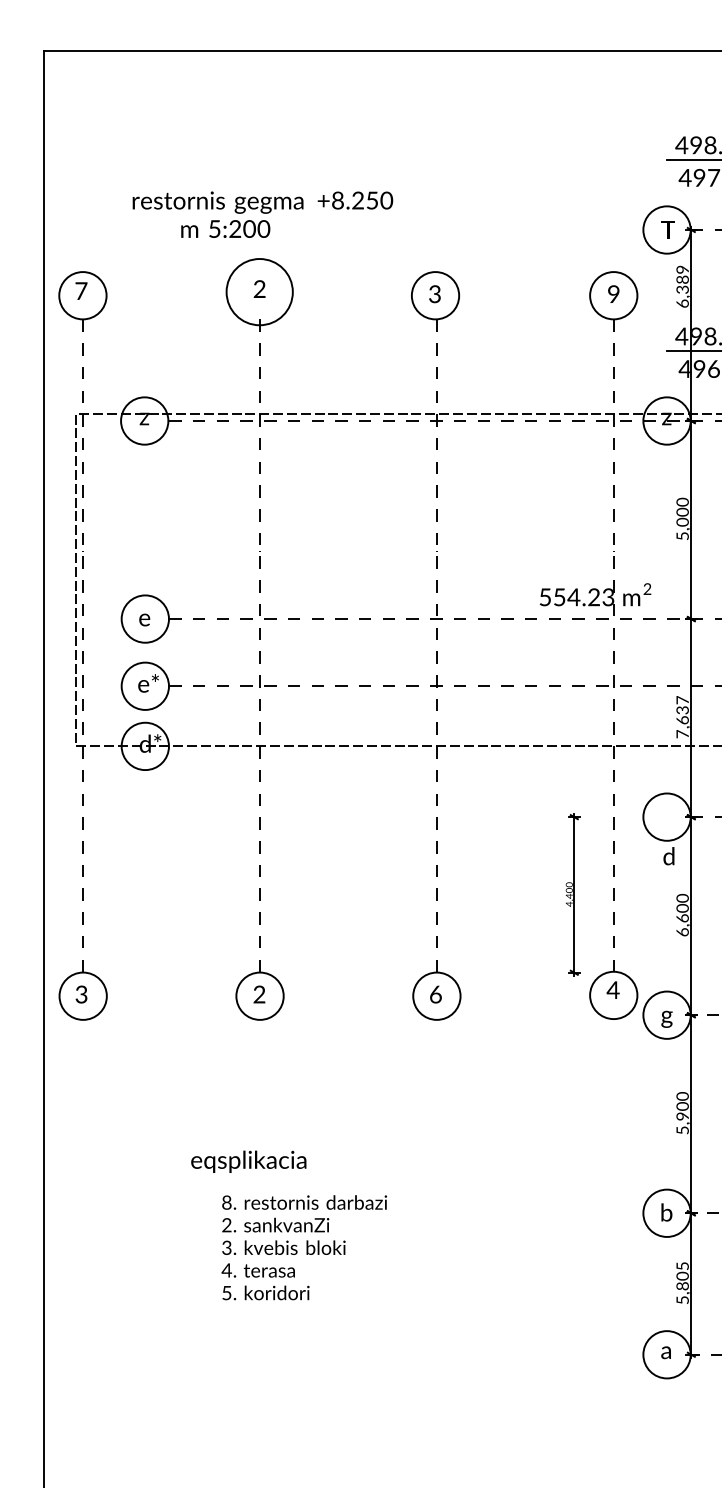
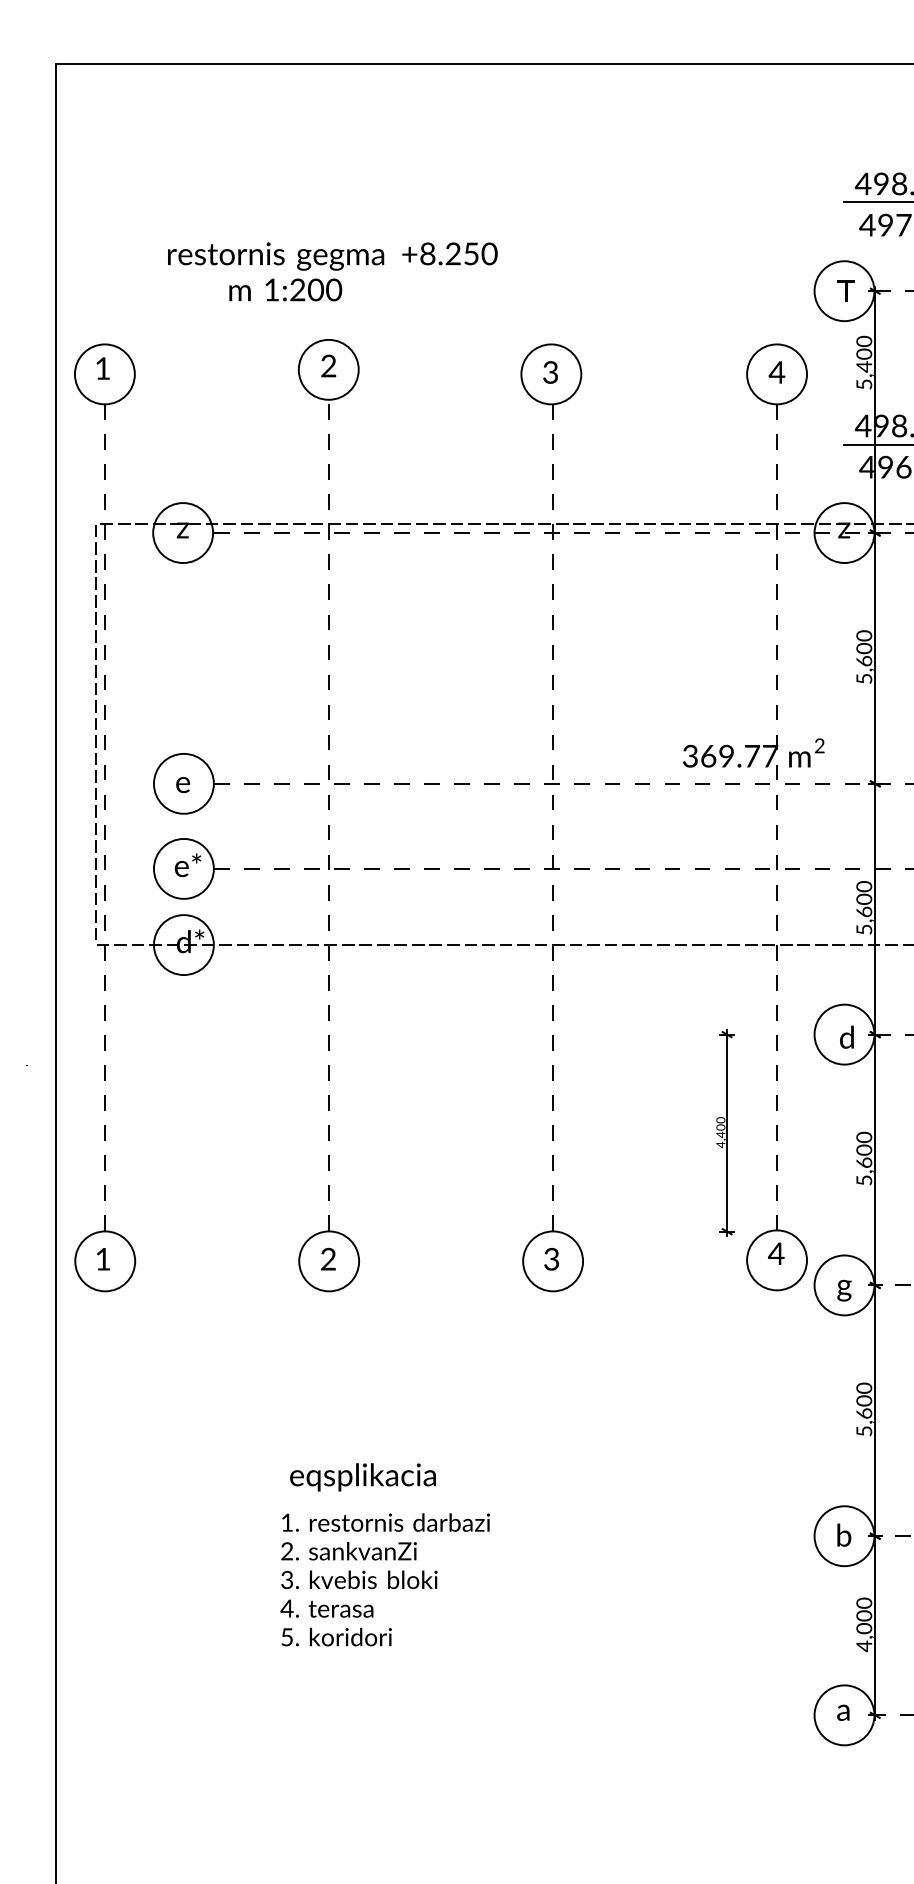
text: (214, 228) -> (271, 289), 5:200 -> 1:200
text: (682, 286) -> (864, 362), 6,389 -> 5,400
text: (81, 290) -> (103, 367), 7 -> 1
circle: (259, 291) -> (328, 369), size x0.71
text: (613, 293) -> (776, 371), 9 -> 4
text: (681, 521) -> (862, 660), 5,000 -> 5,600
text: (576, 597) -> (729, 756), 554.23 -> 369.77
text: (682, 716) -> (864, 907), 7,637 -> 5,600
text: (668, 856) -> (846, 1037), moved
text: (682, 932) -> (864, 1180), 6,600 -> 5,600
text: (81, 994) -> (103, 1259), 3 -> 1
text: (435, 994) -> (551, 1259), 6 -> 3
text: (682, 1116) -> (864, 1413), 5,900 -> 5,600
text: (248, 1161) -> (362, 1476), moved
text: (226, 1202) -> (286, 1522), 8. -> 1.
text: (682, 1282) -> (864, 1623), 5,805 -> 4,000

